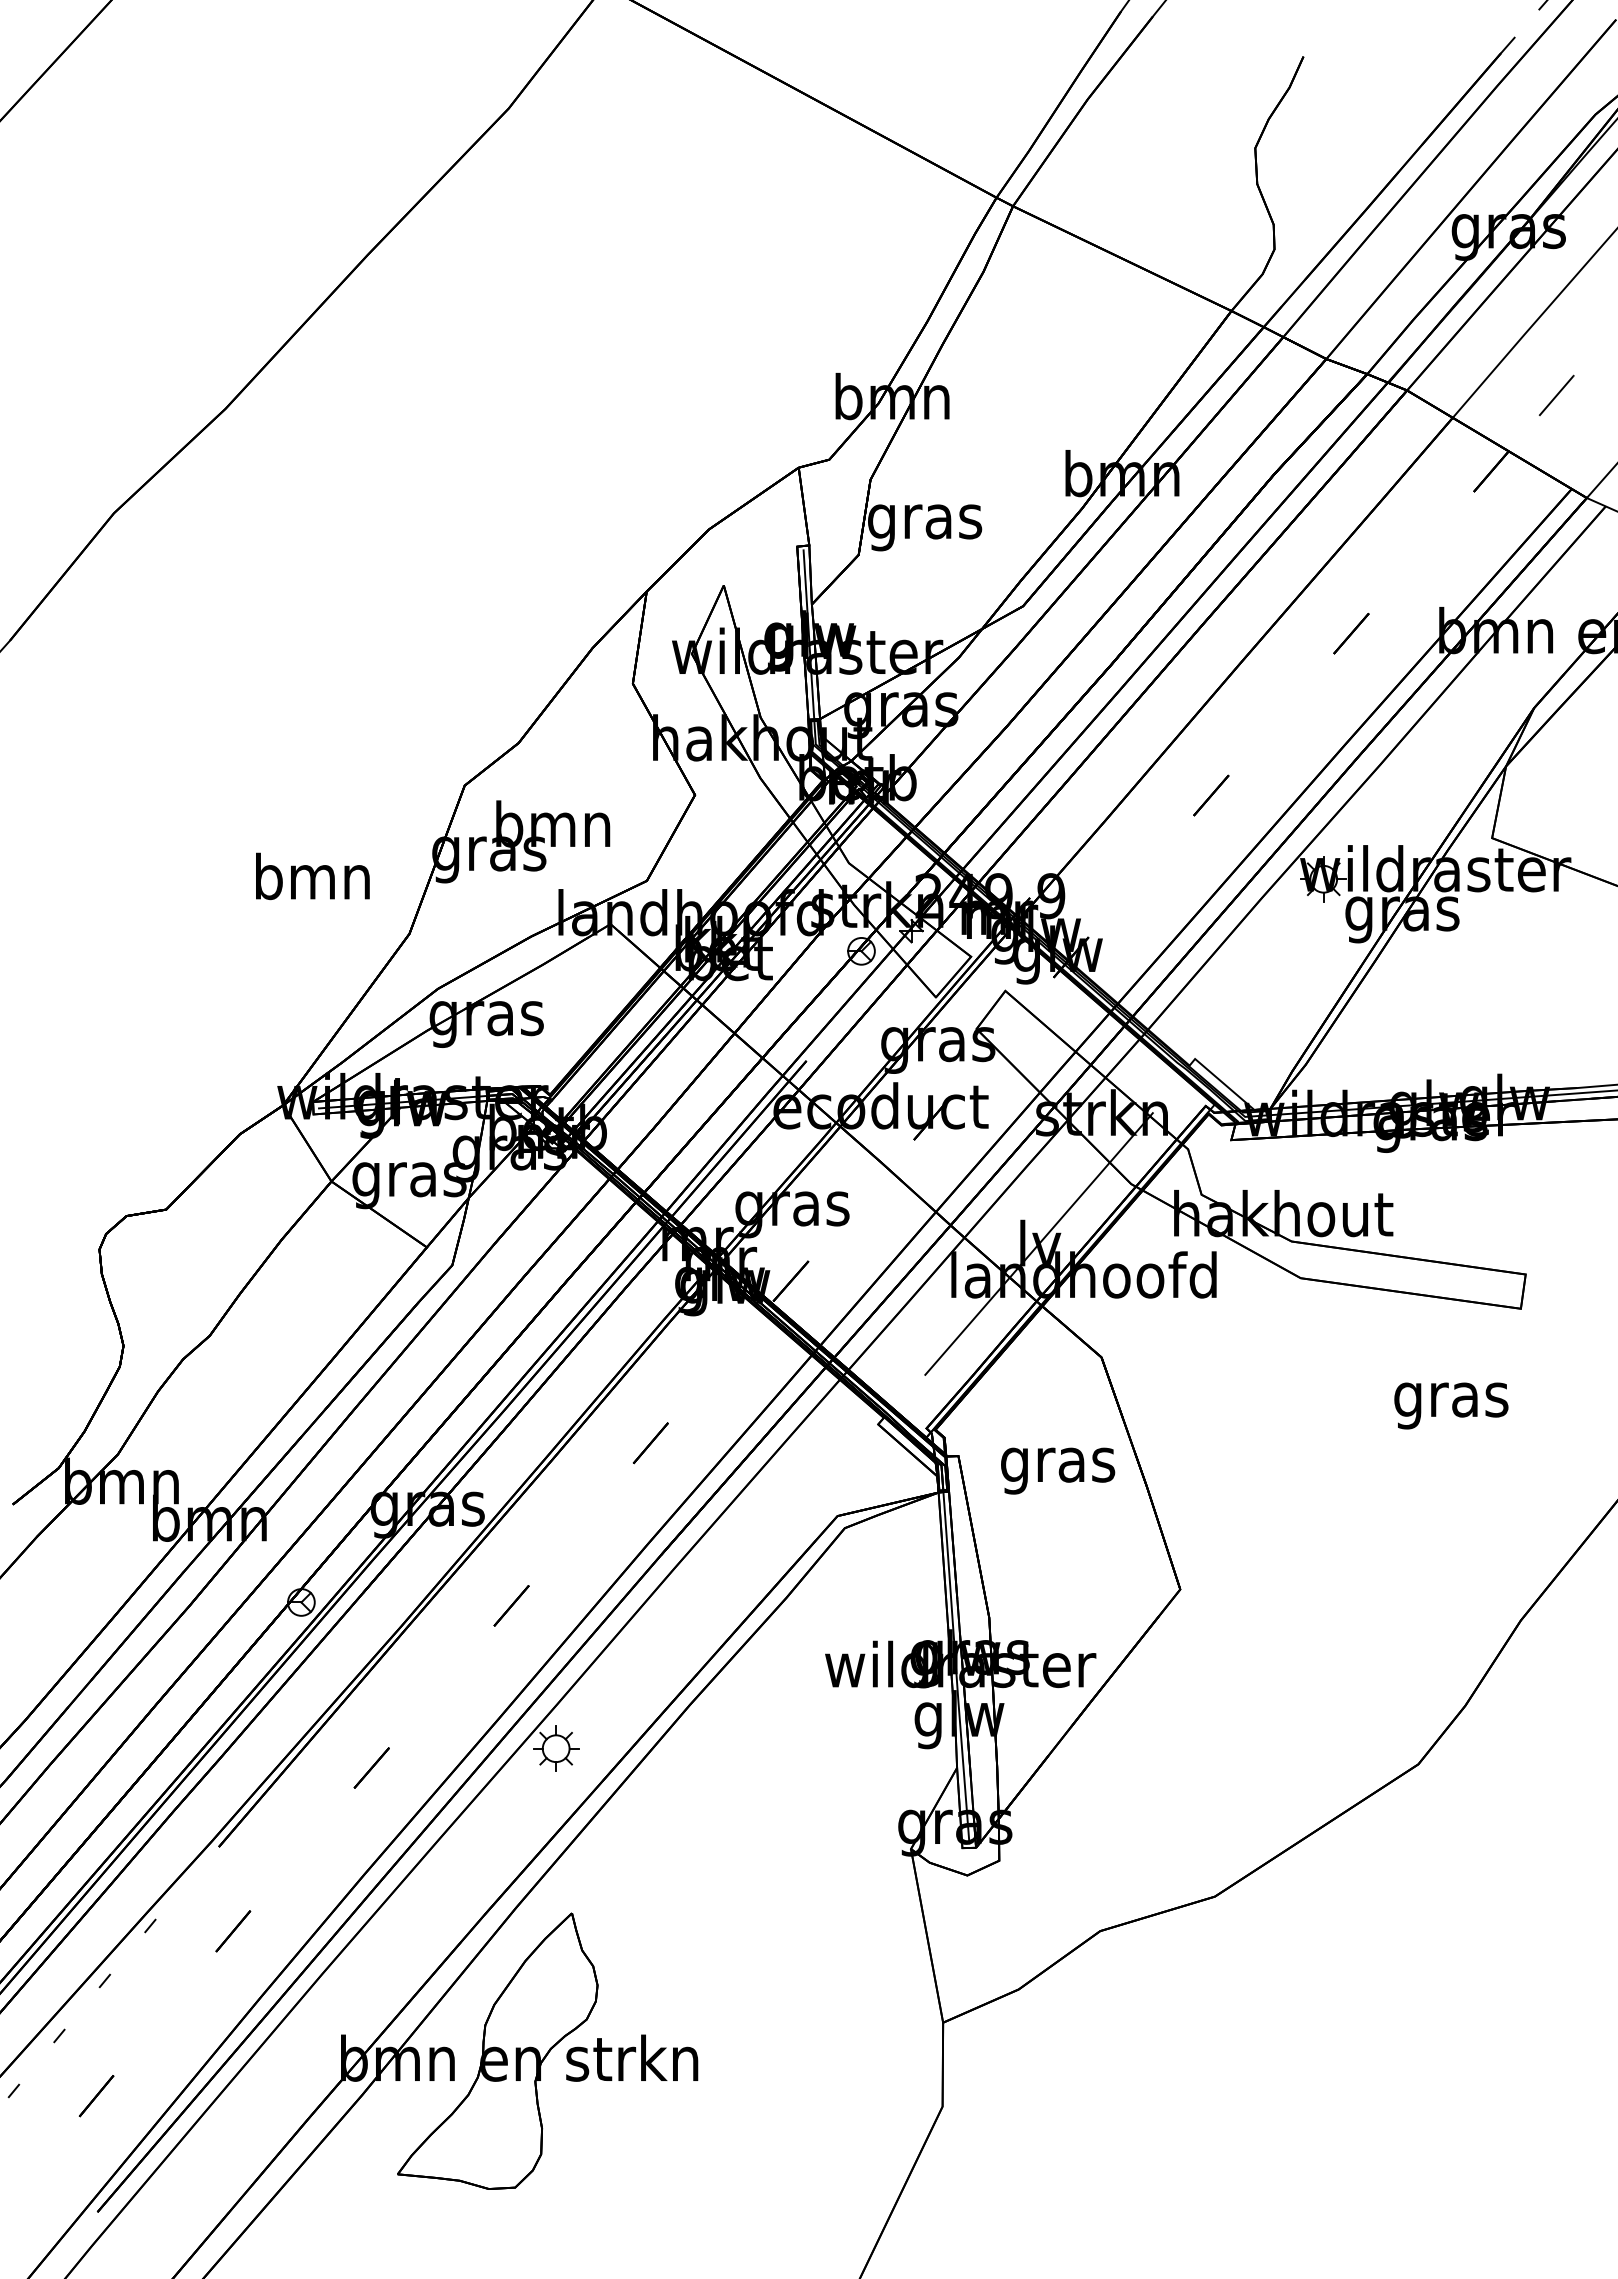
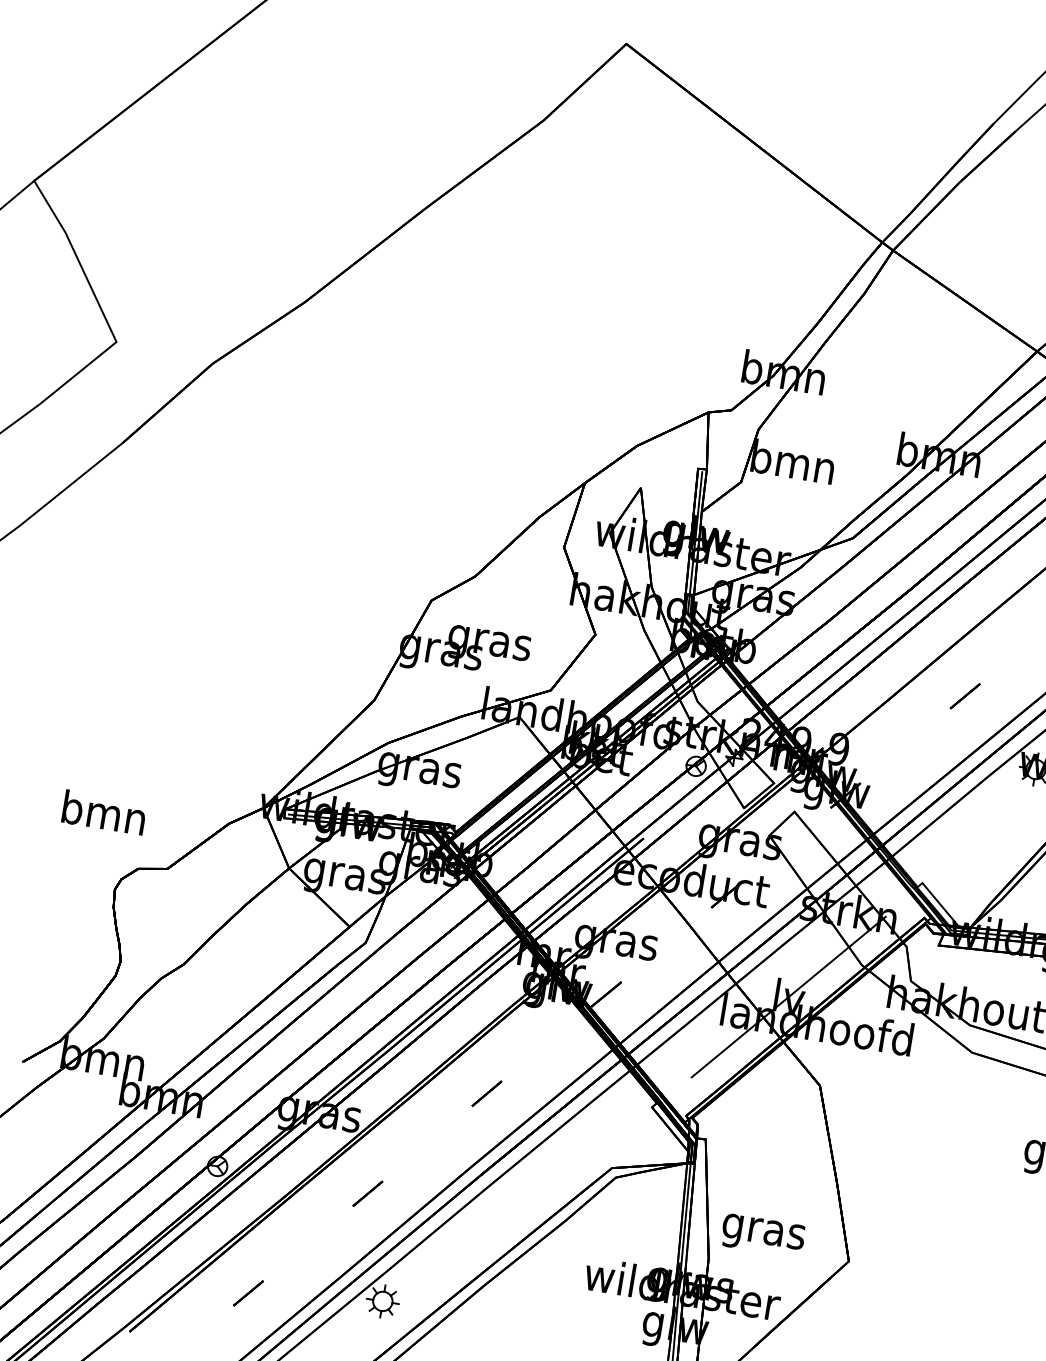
text: (925, 521) -> (793, 466), gras -> bmn
text: (553, 829) -> (489, 642), bmn -> gras
text: (312, 876) -> (104, 812), moved
text: (1058, 1470) -> (763, 1235), moved

